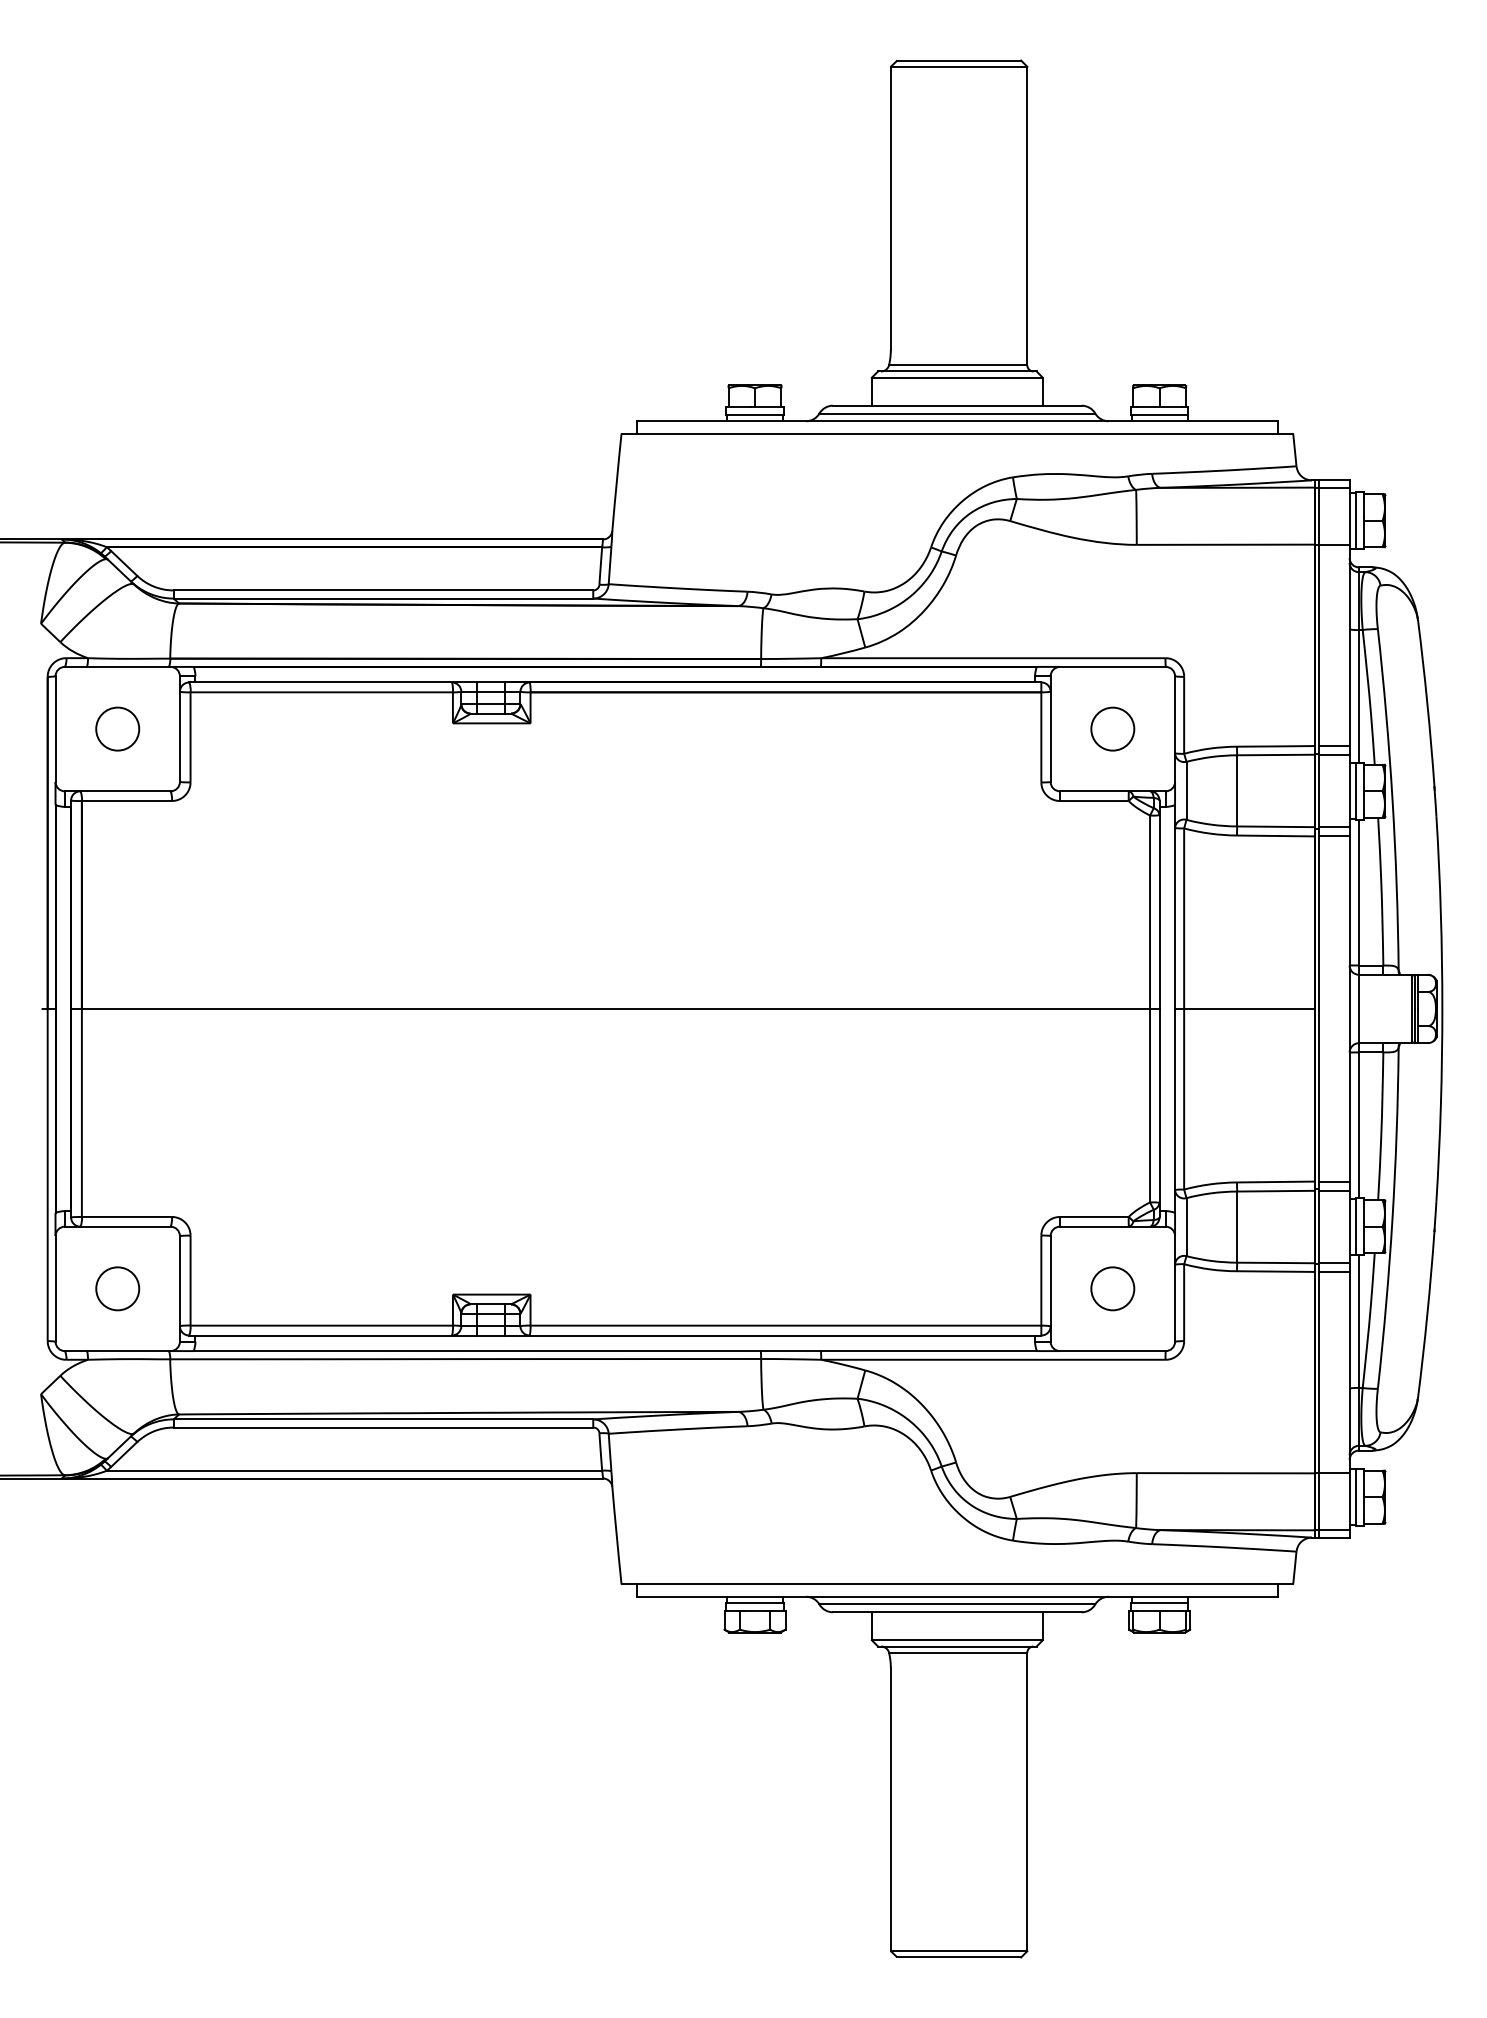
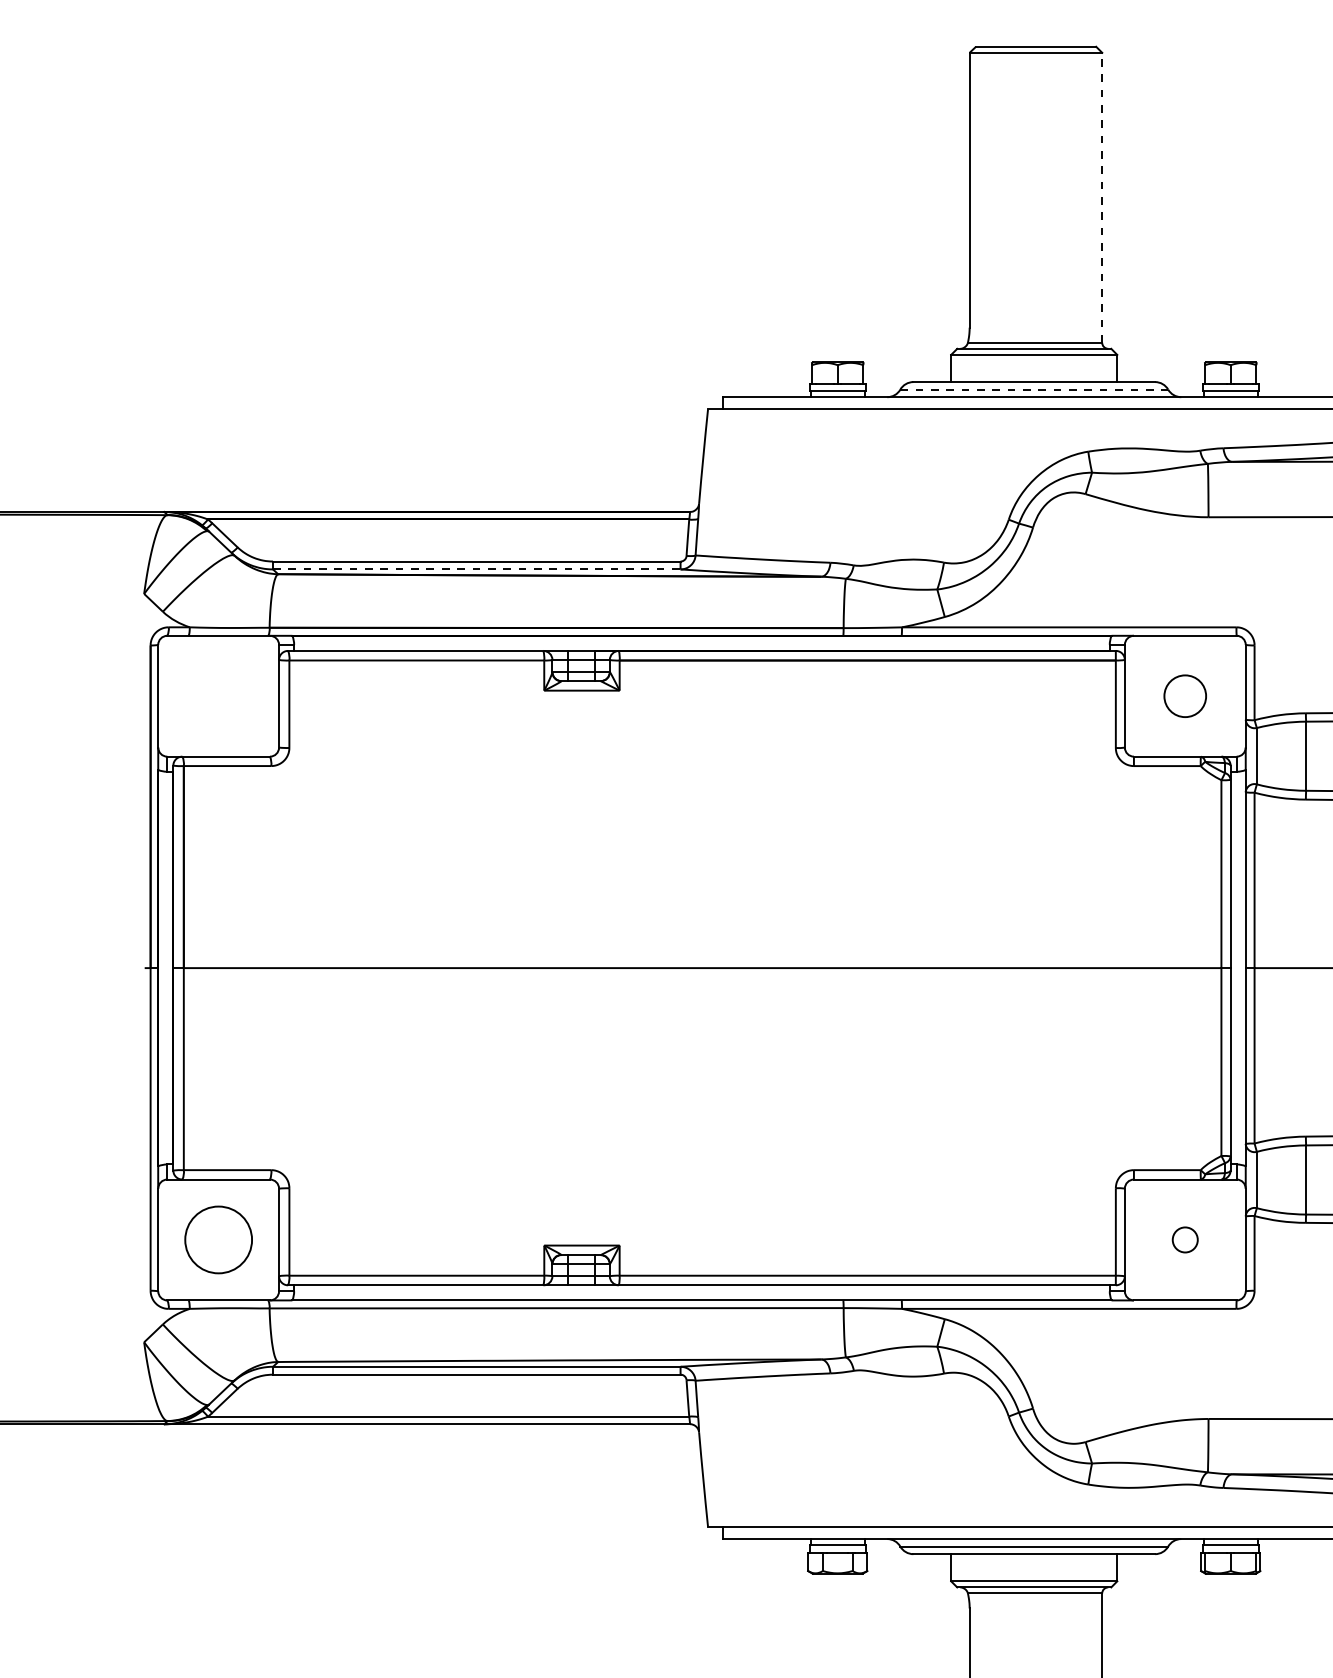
line: (1027, 215) -> (1102, 197), solid -> dashed
line: (957, 413) -> (1034, 389), solid -> dashed
line: (383, 598) -> (476, 569), solid -> dashed
circle: (117, 728) -> (218, 695), removed
circle: (117, 1288) -> (218, 1239), size x1.6
circle: (1112, 1288) -> (1184, 1239), size x0.6

